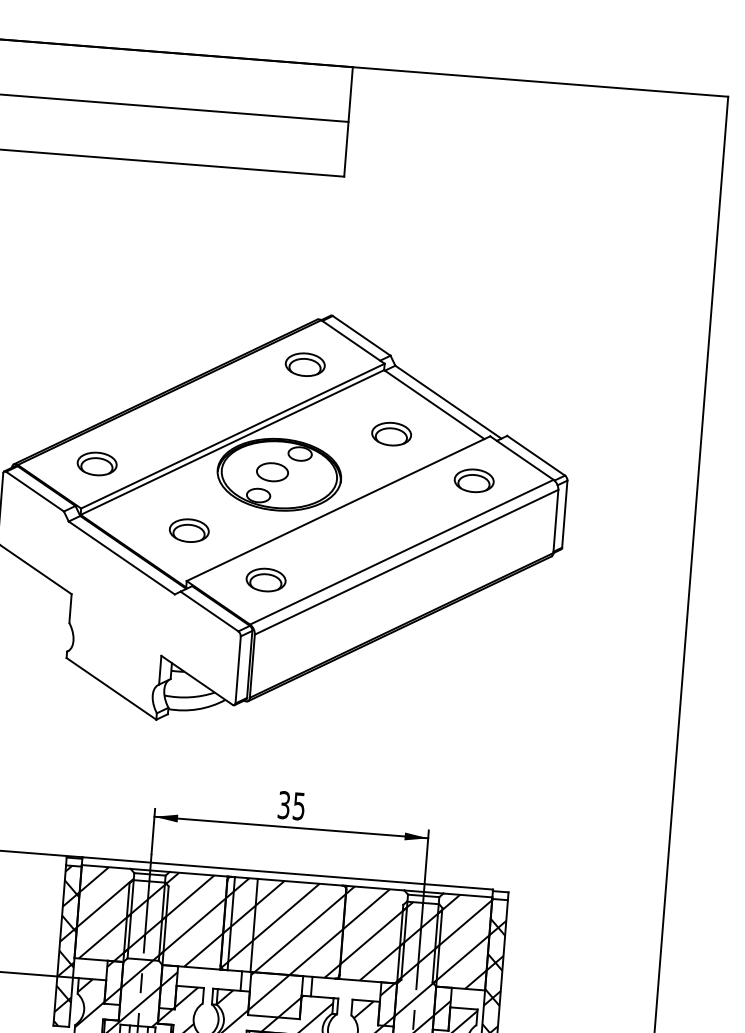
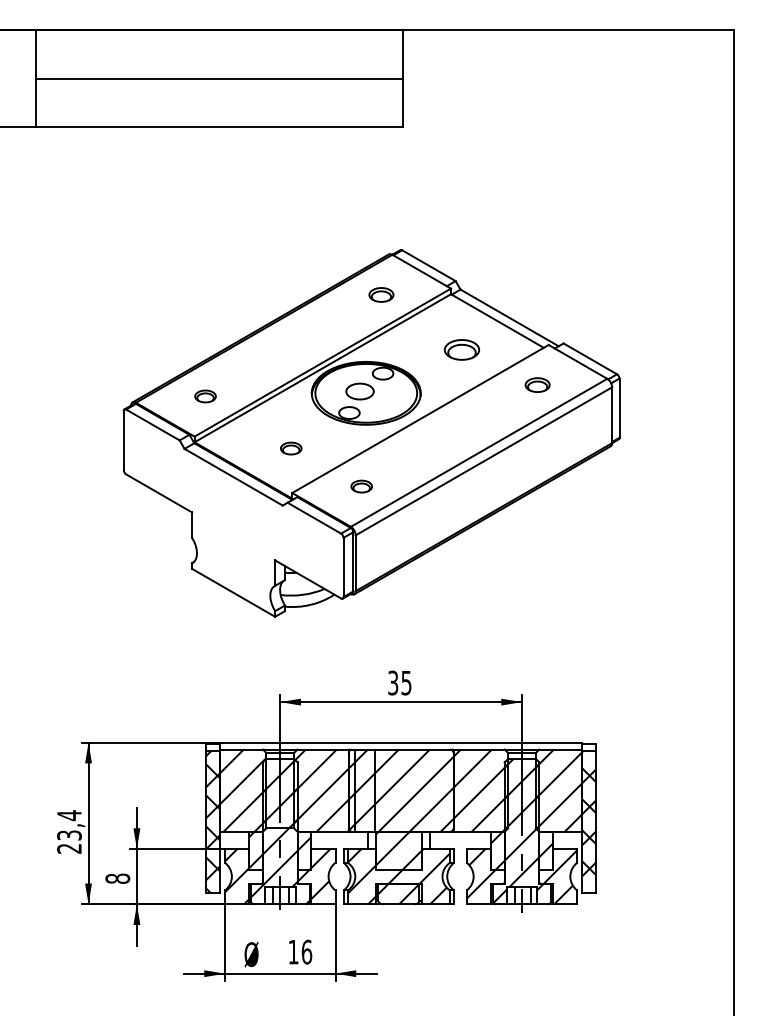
part: (305, 364) -> (381, 294), size x0.7
part: (97, 464) -> (205, 396), size x0.6
part: (474, 480) -> (537, 384), size x0.7
part: (189, 530) -> (291, 448), size x0.6
part: (265, 579) -> (361, 486), size x0.6

